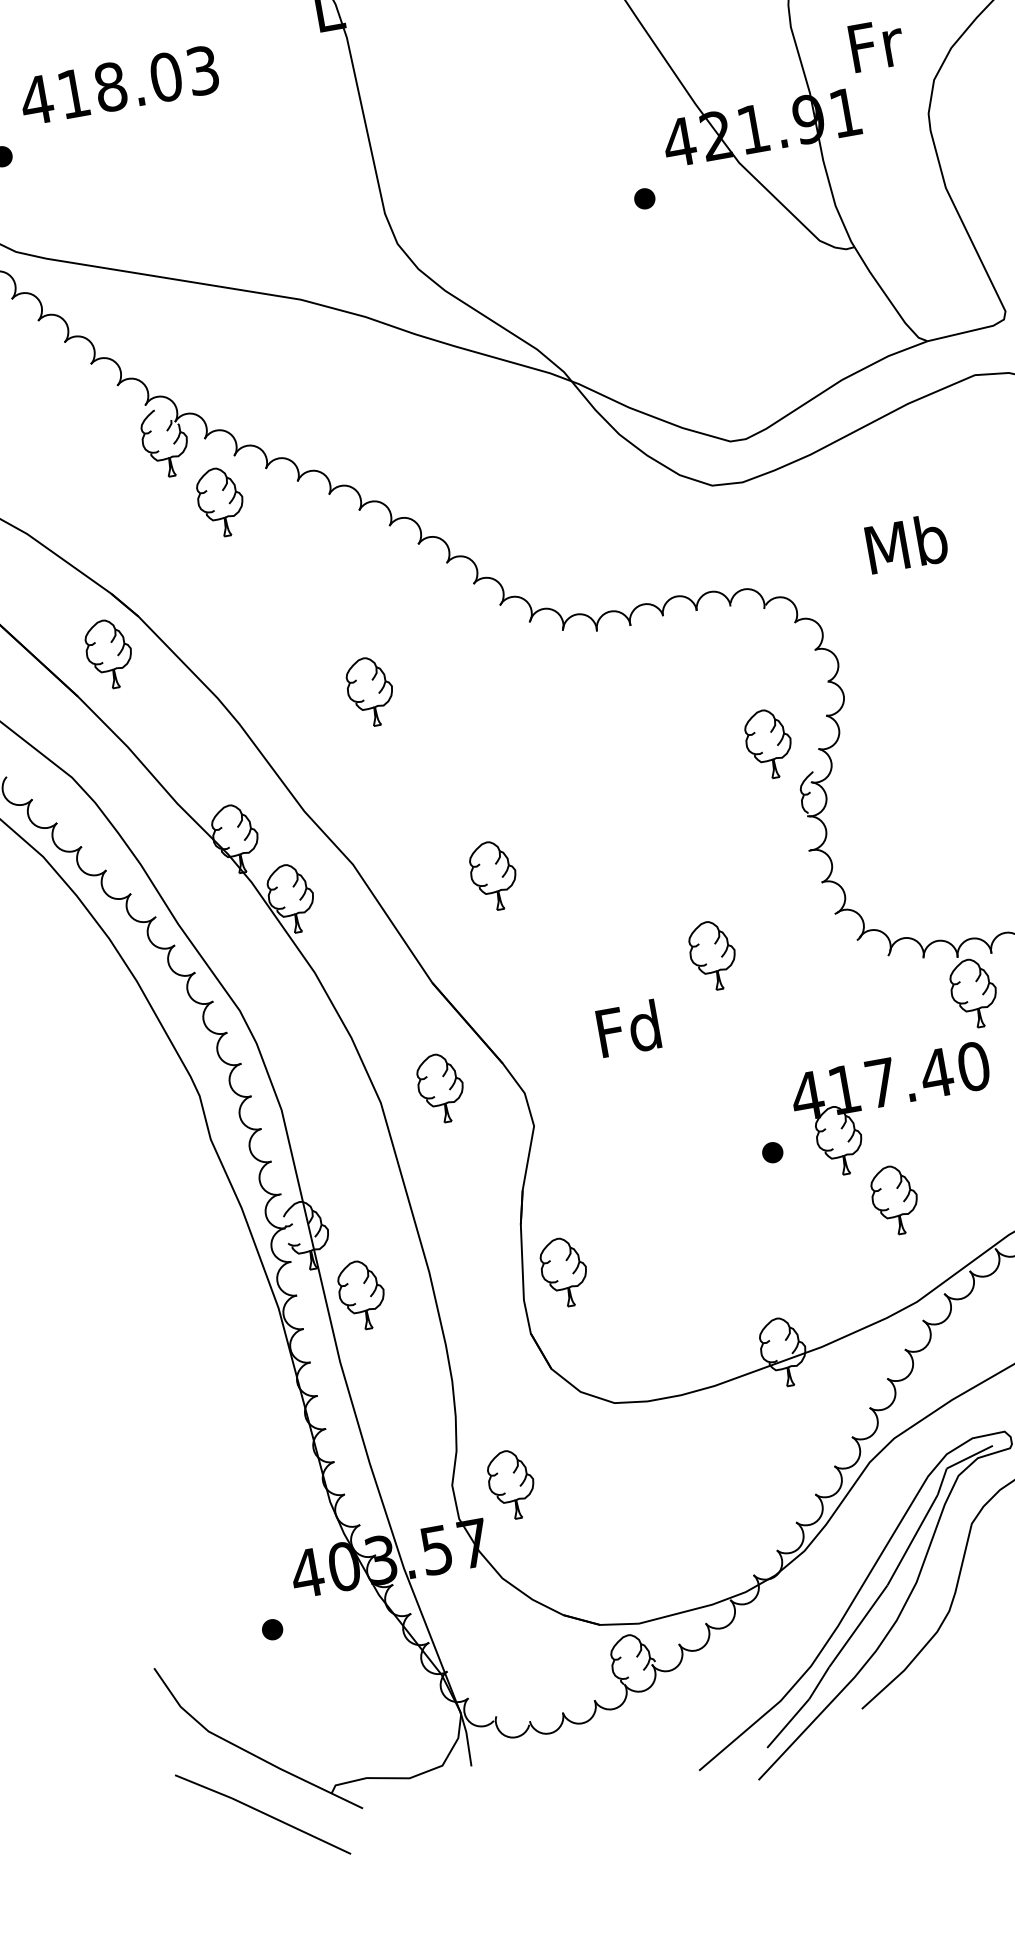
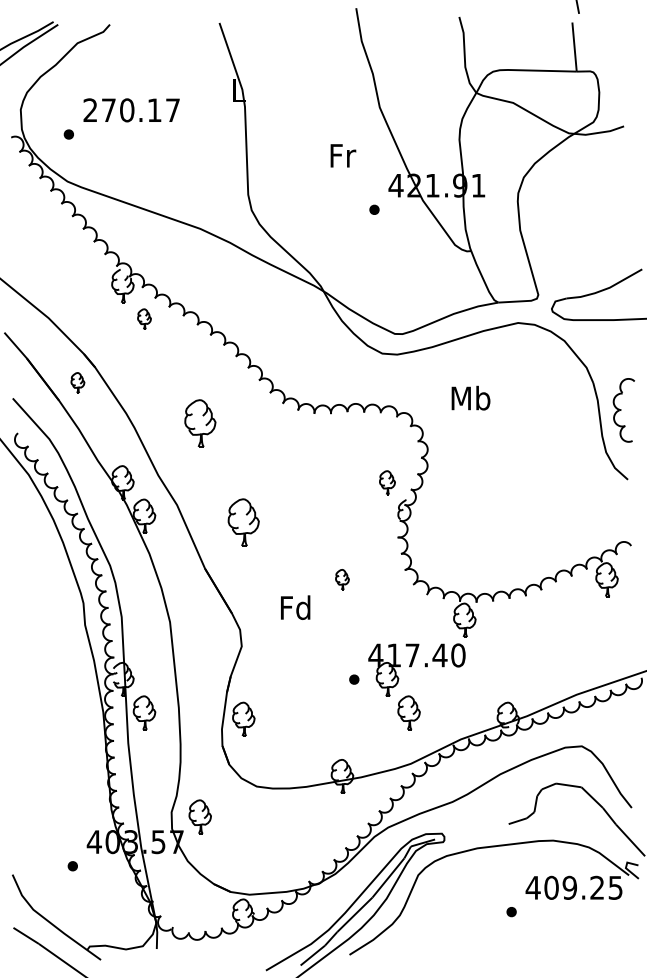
text: (877, 44) -> (343, 155), moved
text: (117, 86) -> (130, 110), 418.03 -> 270.17
part: (220, 500) -> (144, 318), size x0.6
part: (108, 653) -> (77, 382), size x0.6
part: (368, 692) -> (199, 423), size x1.4
part: (768, 743) -> (387, 482), size x0.7
part: (493, 875) -> (243, 522), size x1.4
part: (713, 955) -> (342, 579), size x0.6
part: (439, 1087) -> (199, 619), removed

